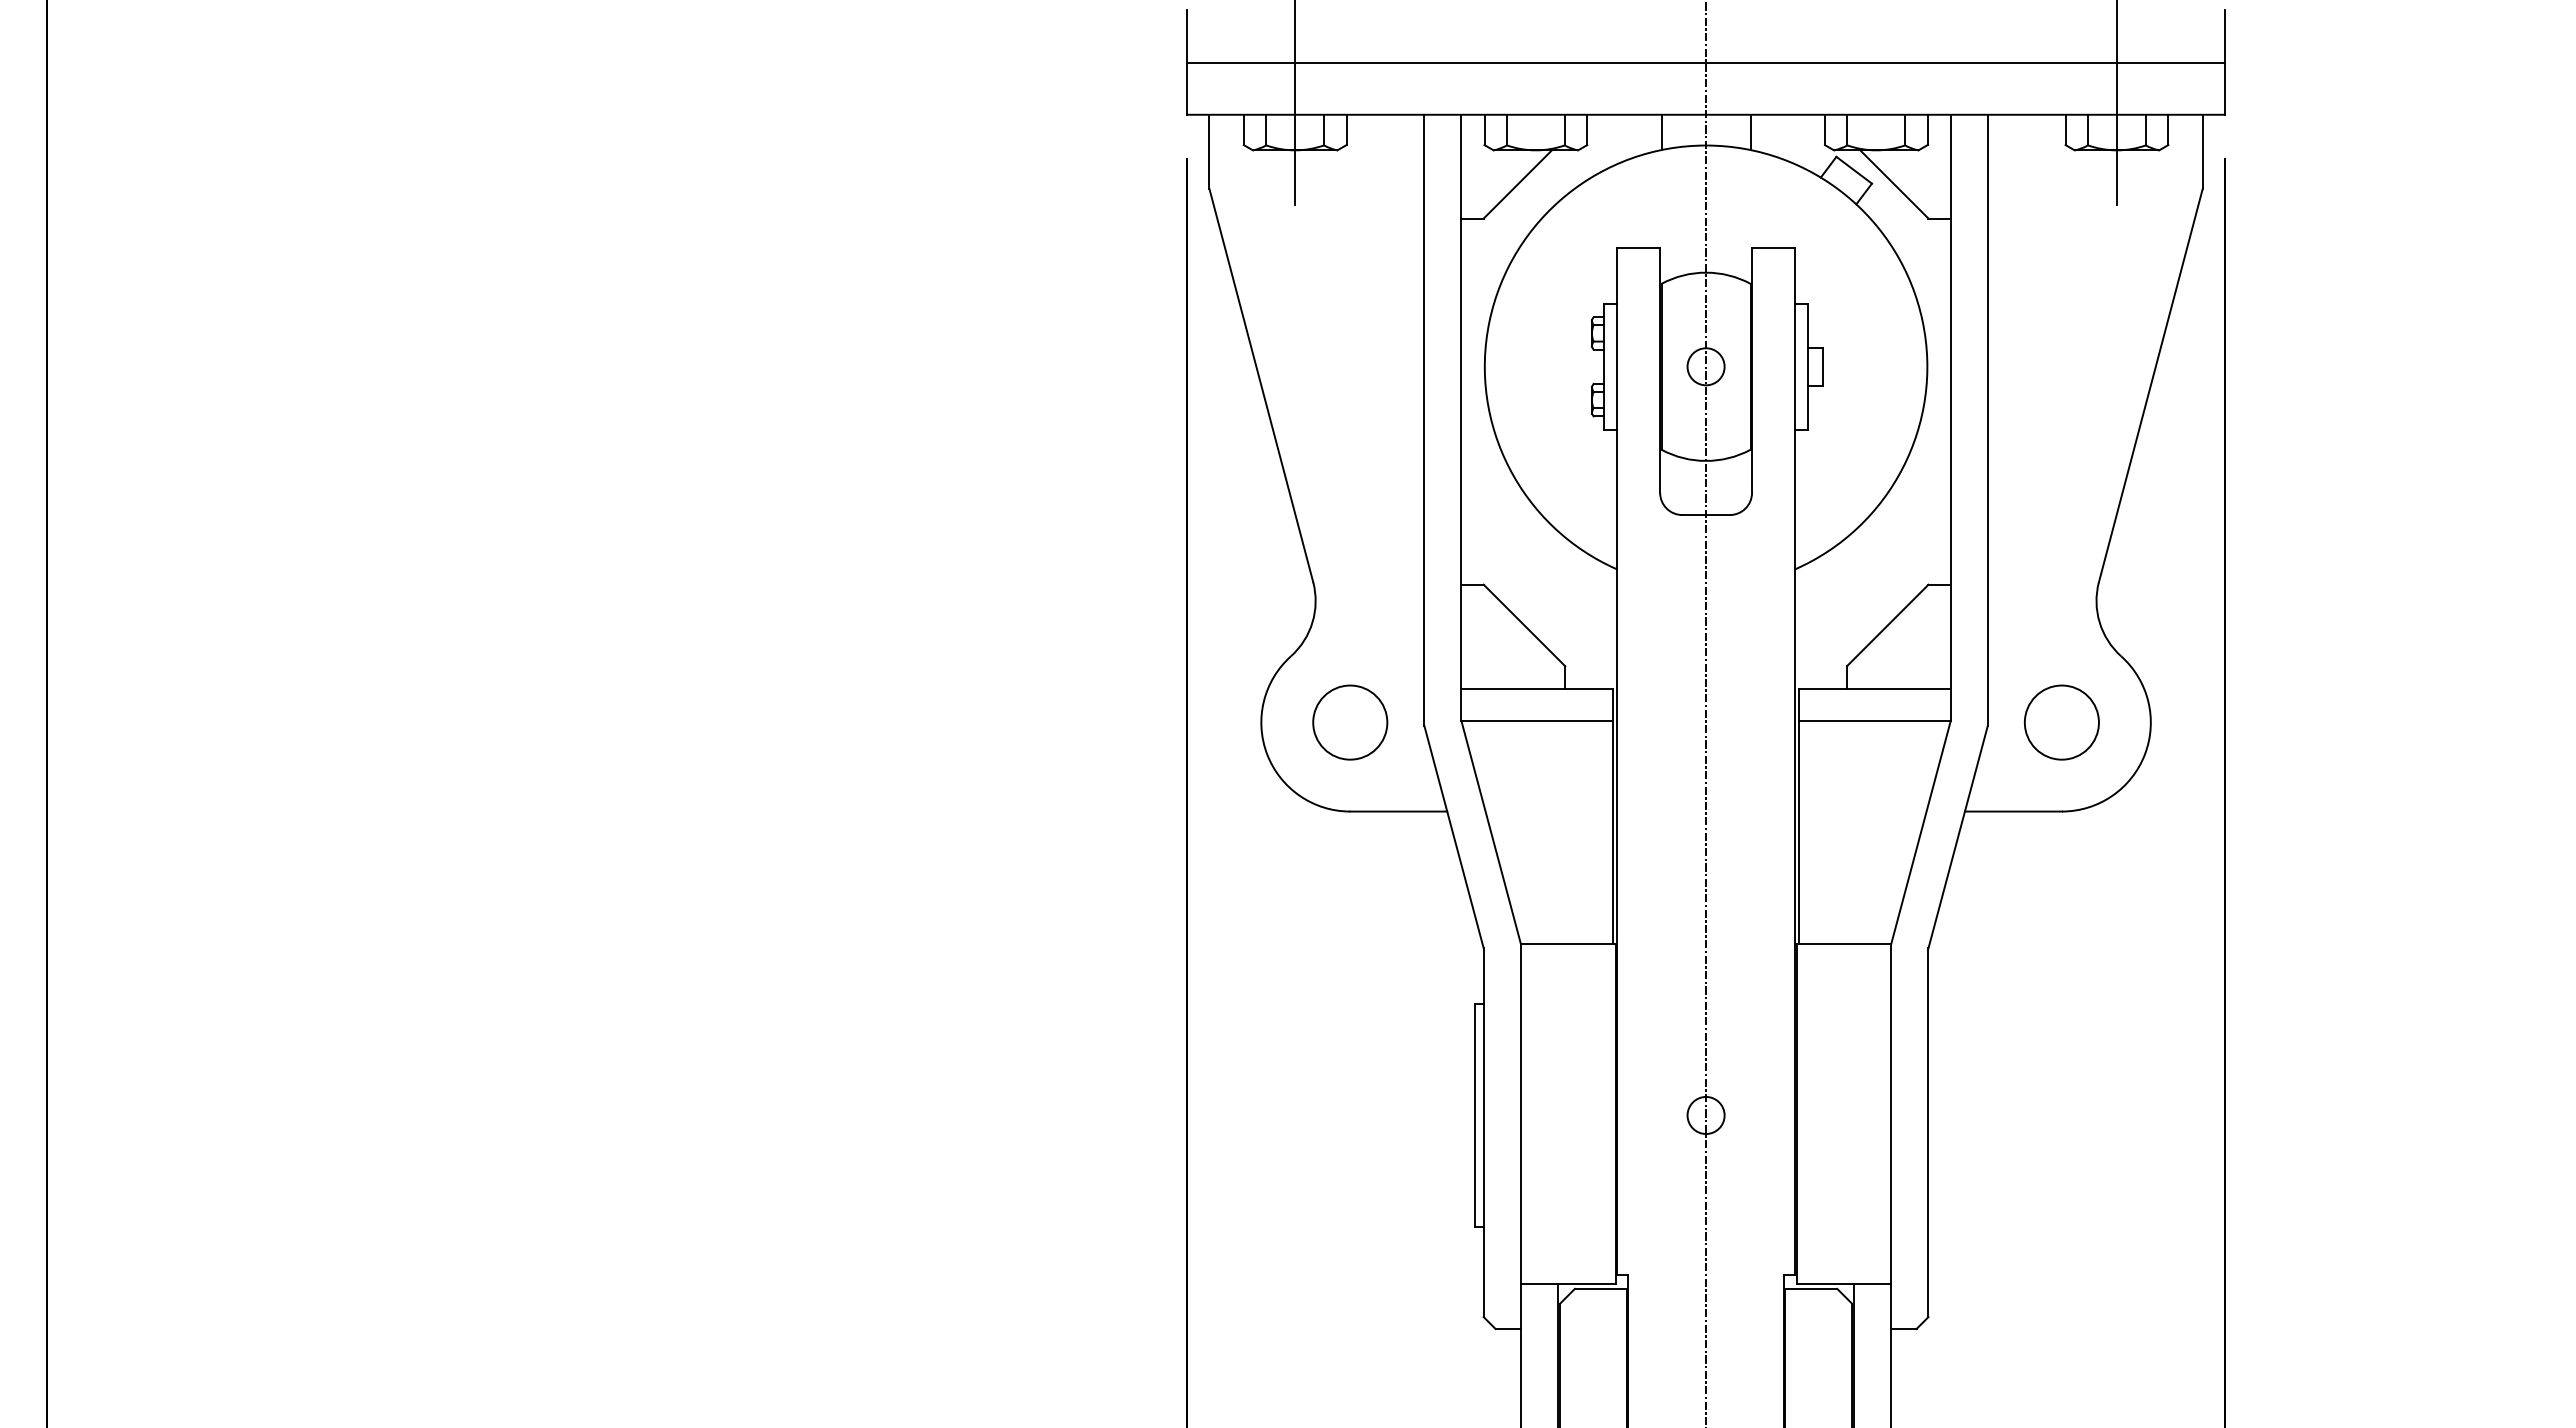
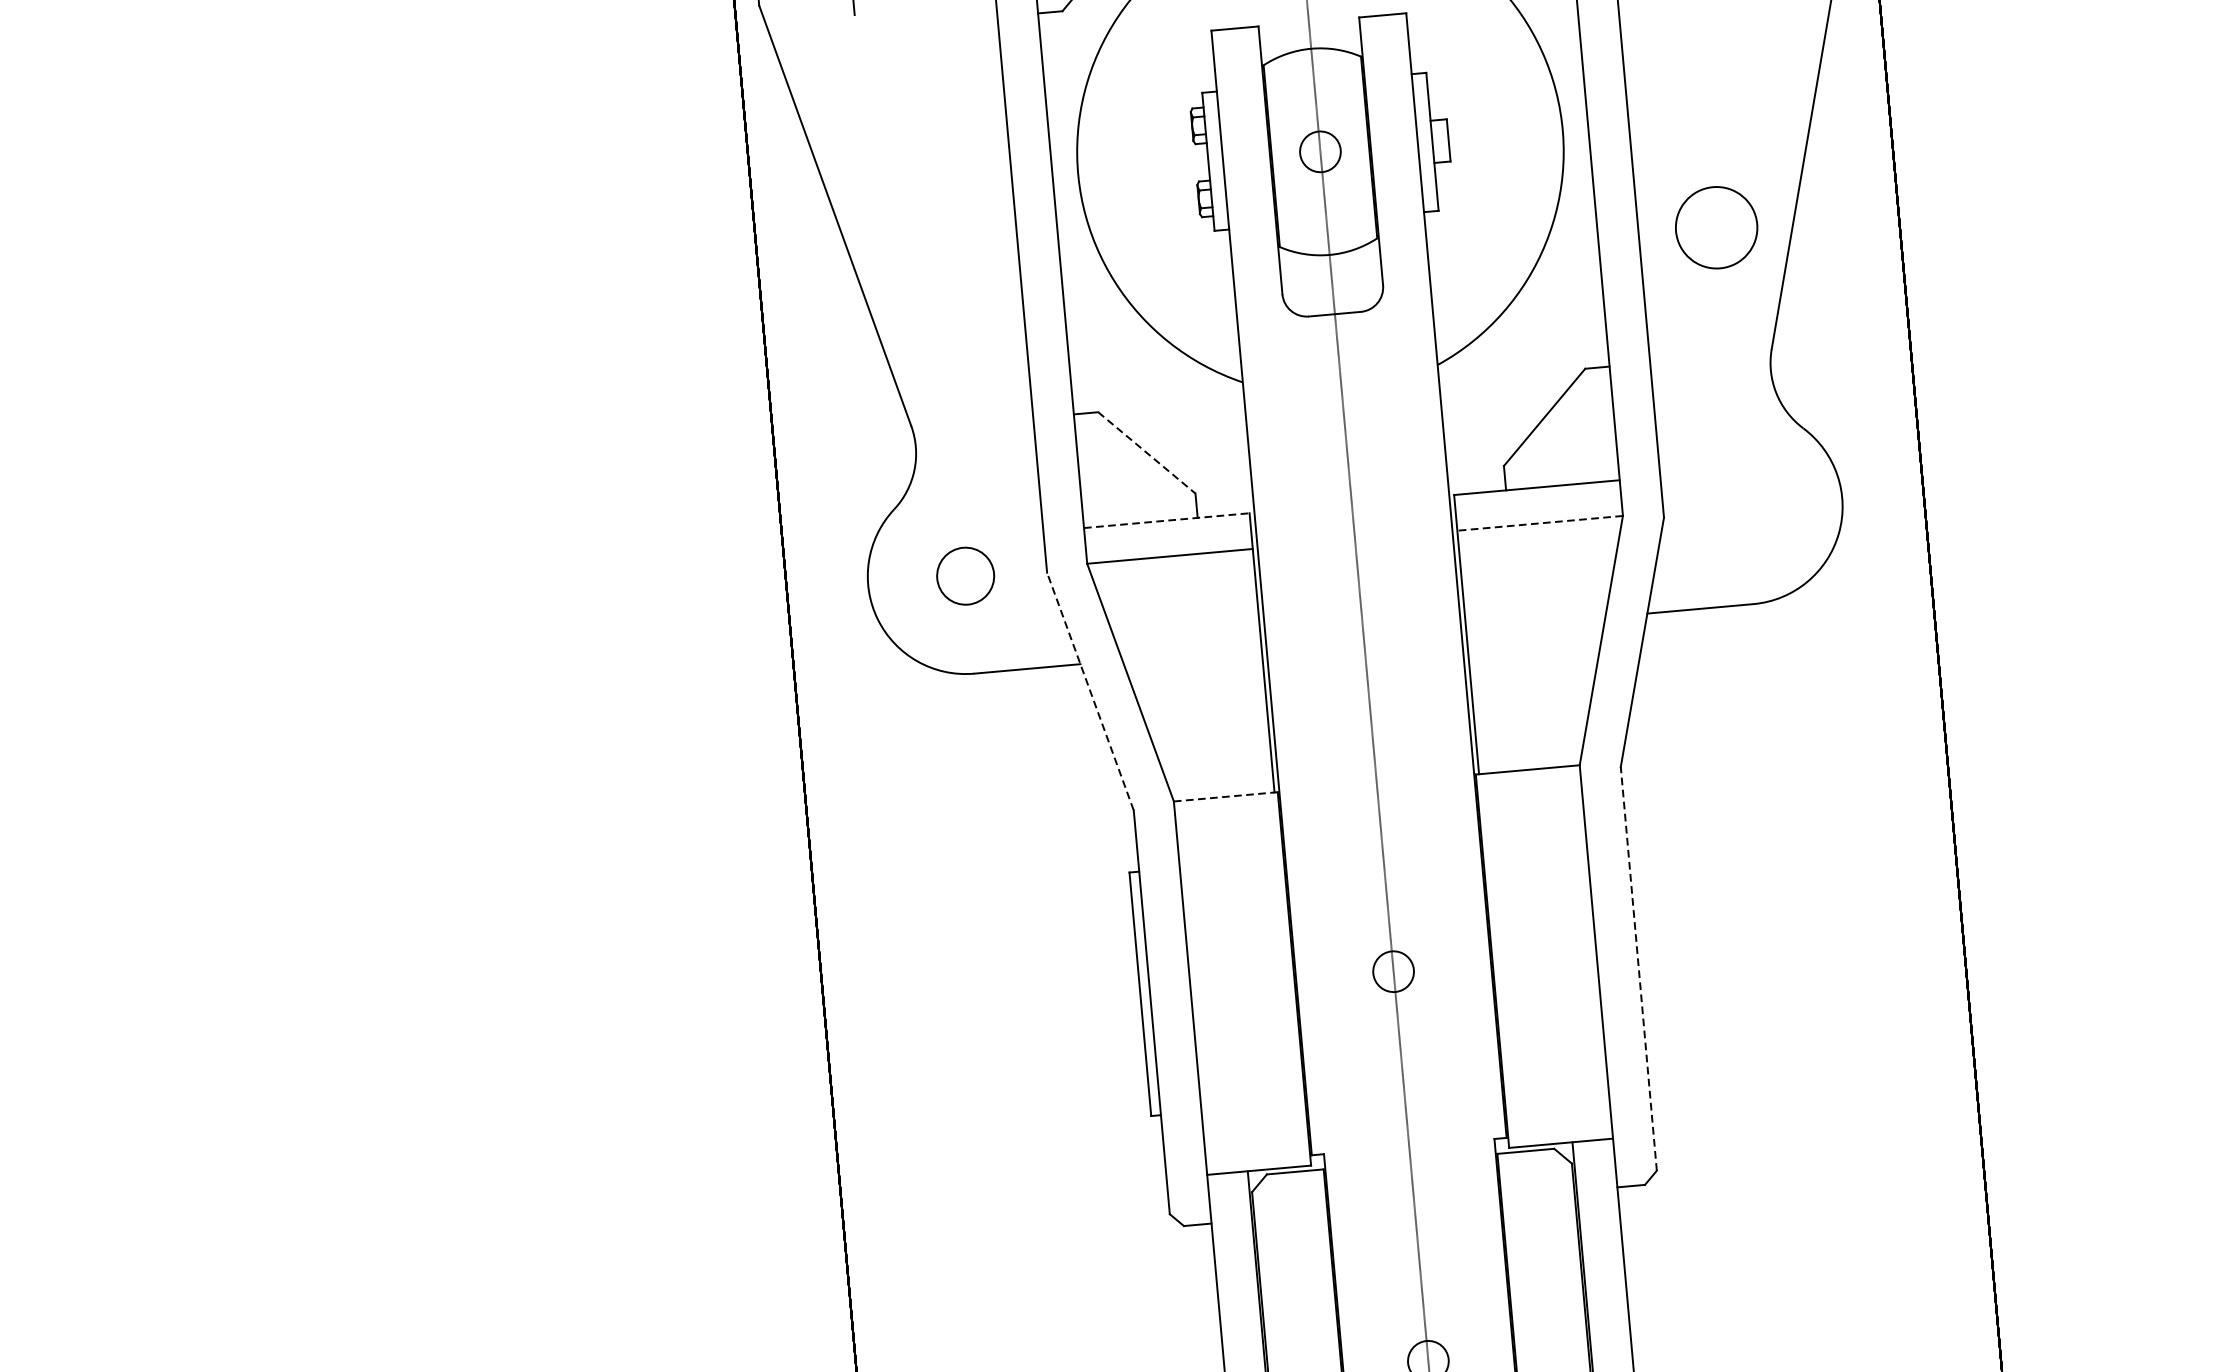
line: (1524, 625) -> (1146, 452), solid -> dashed
line: (1537, 688) -> (1167, 520), solid -> dashed
line: (1875, 721) -> (1540, 523), solid -> dashed
circle: (1350, 722) -> (965, 576), size x0.7
circle: (2061, 722) -> (1716, 227), moved
line: (1453, 836) -> (1089, 690), solid -> dashed
line: (1568, 943) -> (1226, 796), solid -> dashed
line: (1928, 1132) -> (1638, 968), solid -> dashed

